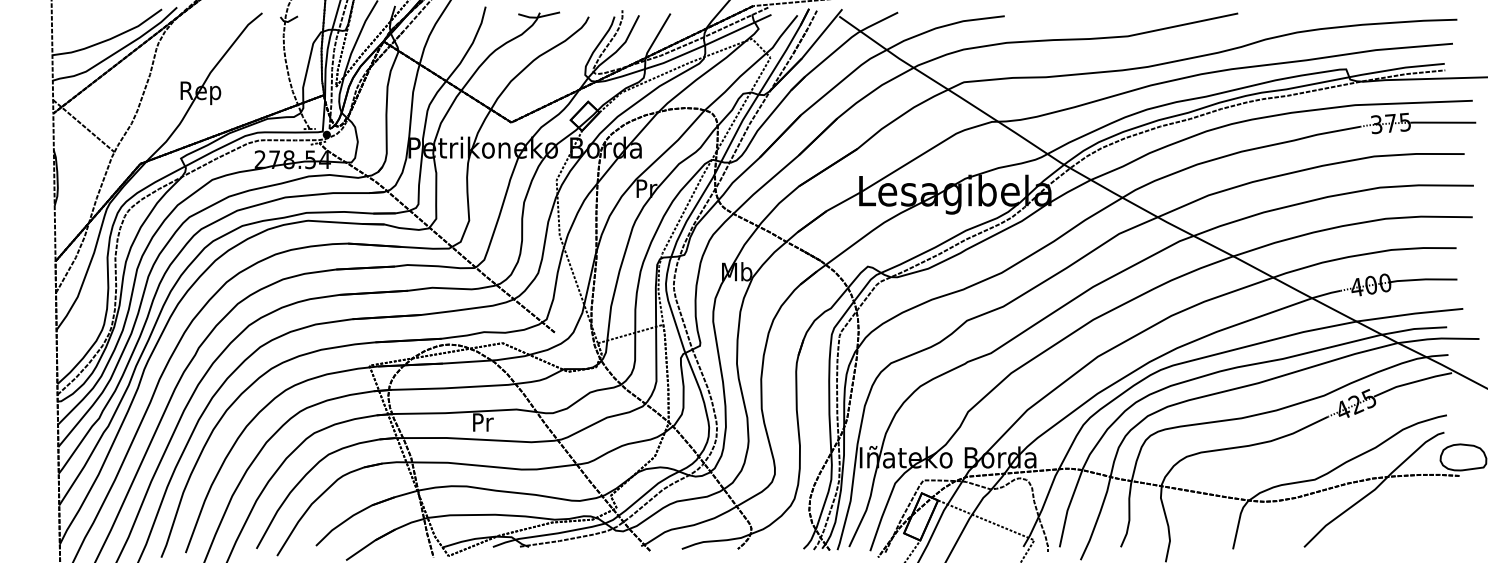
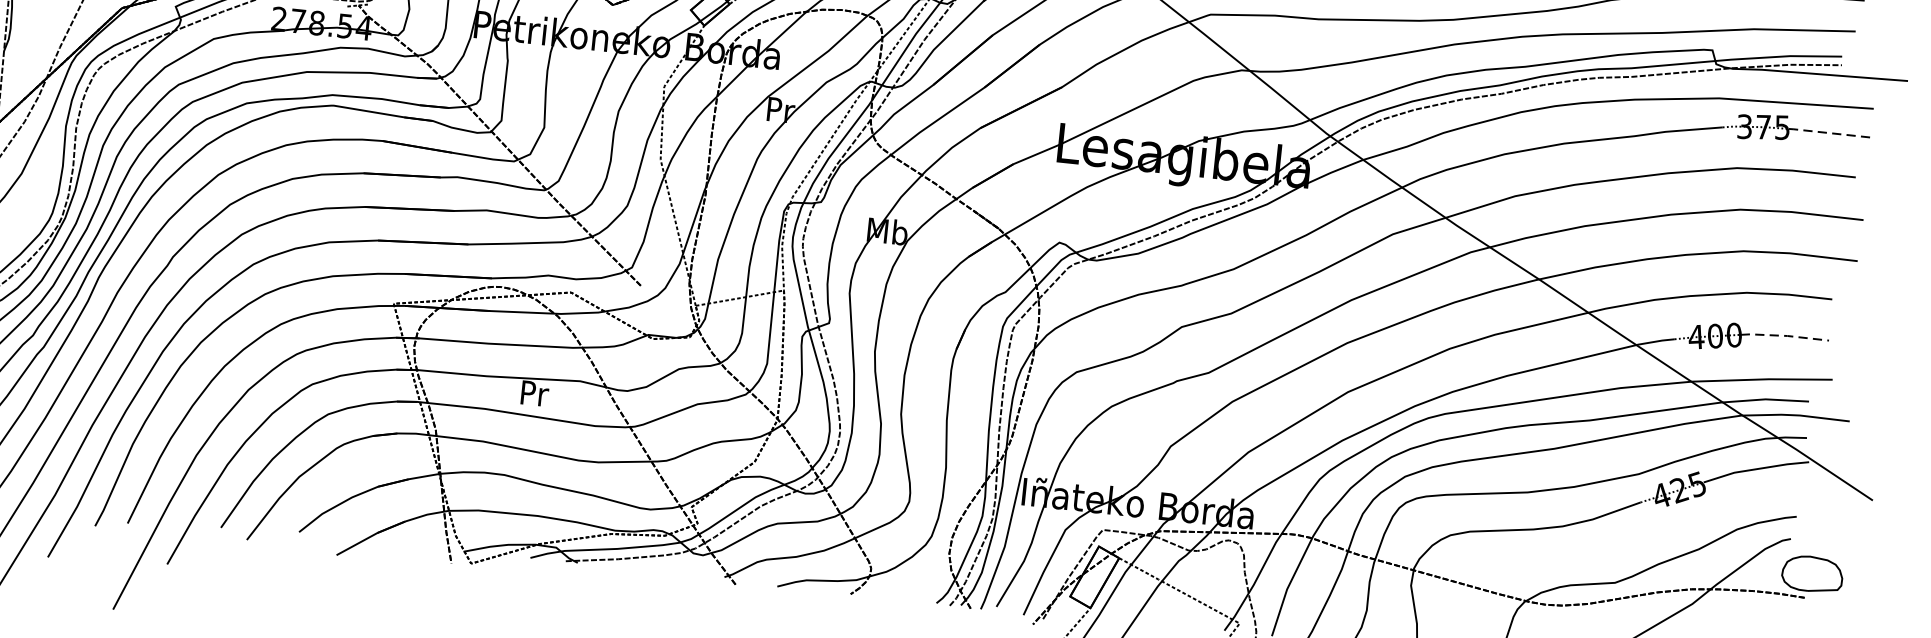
line: (1442, 122) -> (1831, 133), solid -> dashed
line: (1423, 279) -> (1784, 335), solid -> dashed

